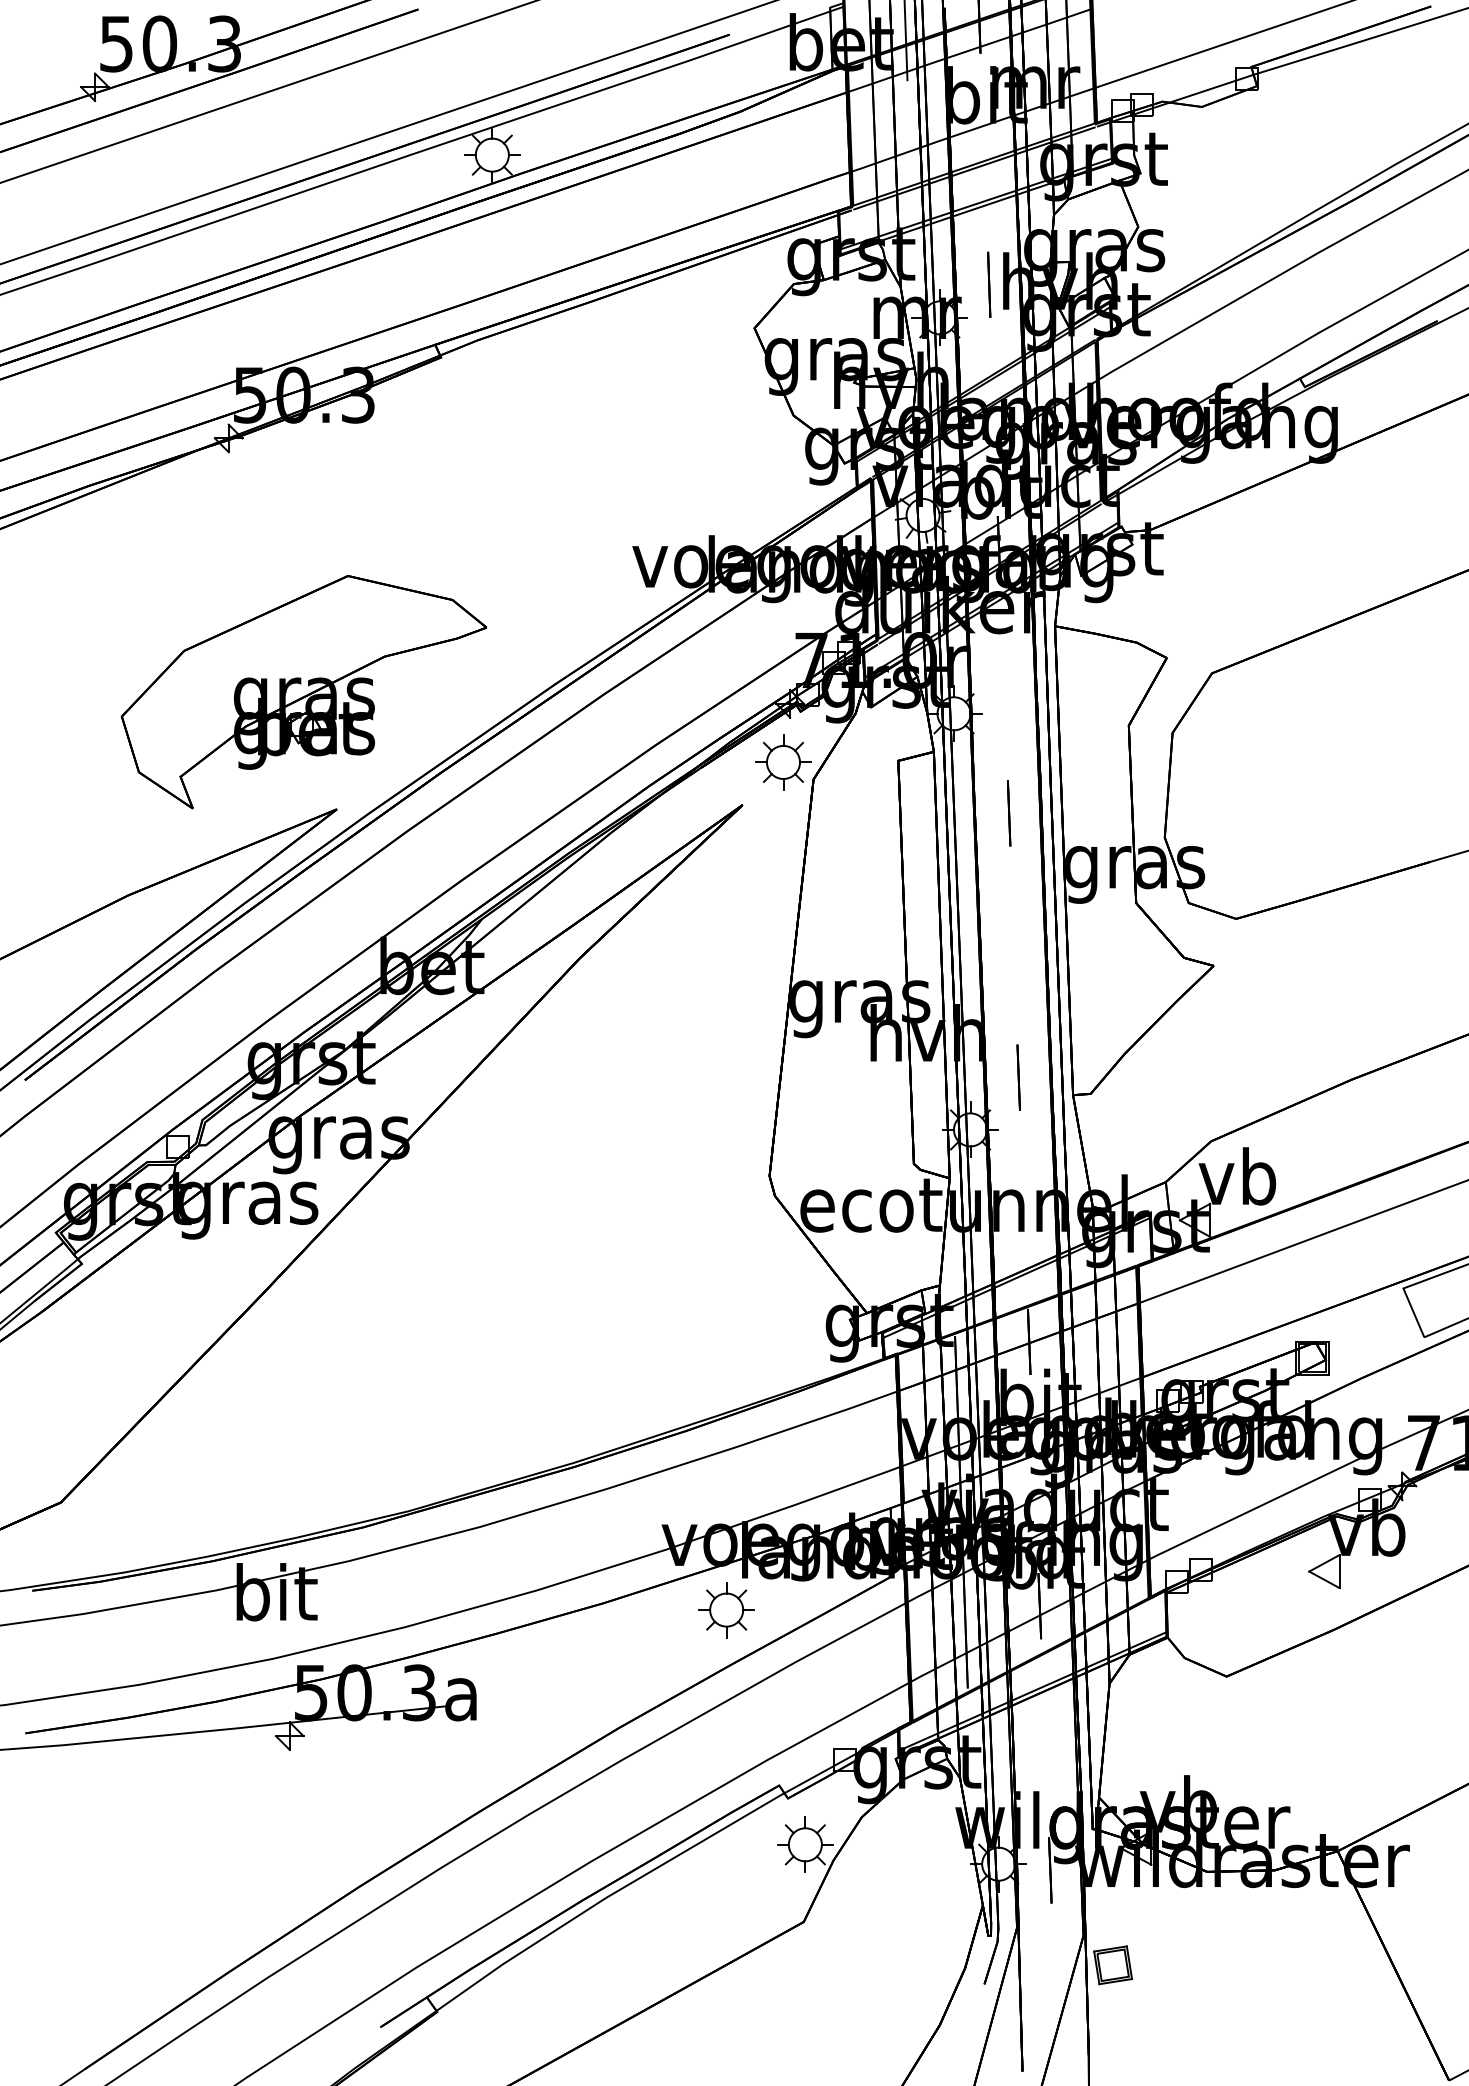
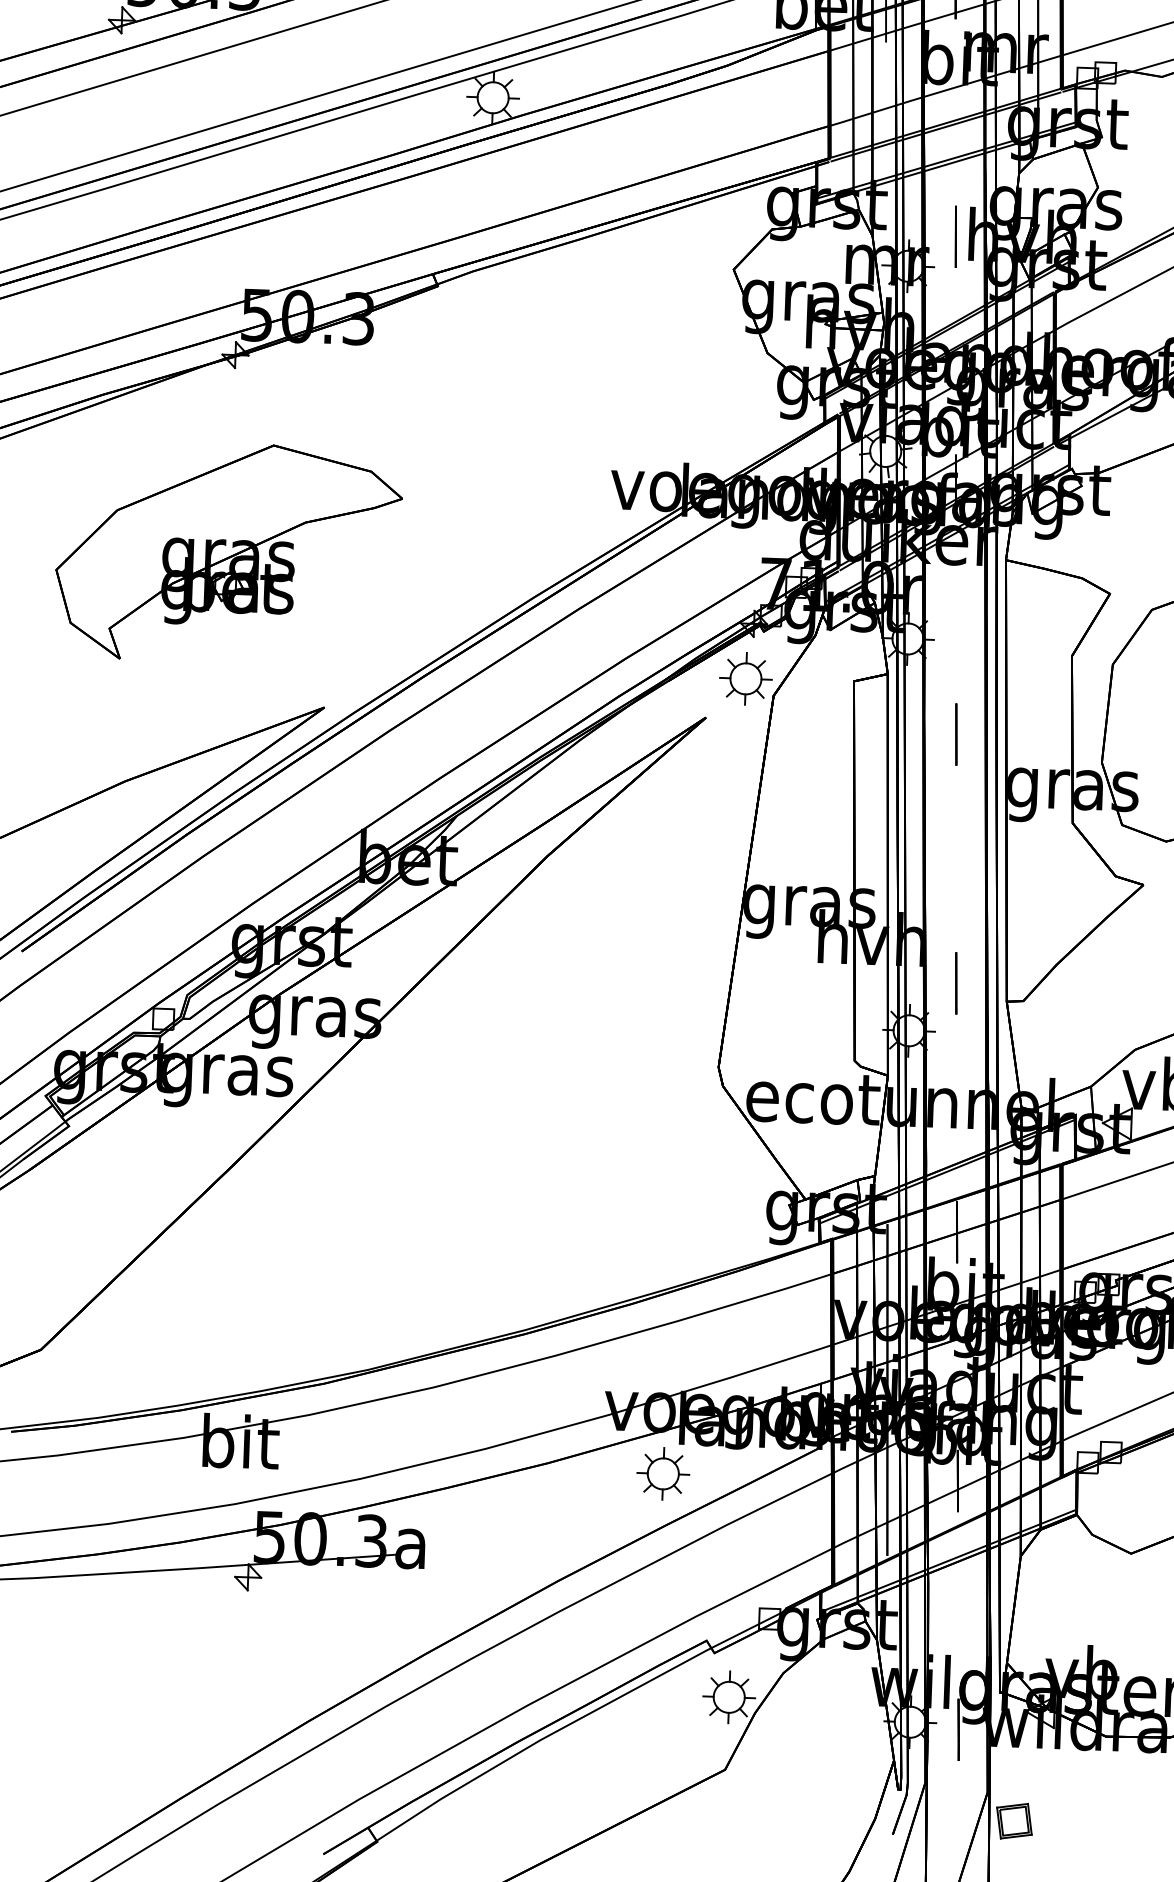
part: (303, 692) -> (228, 553), moved

